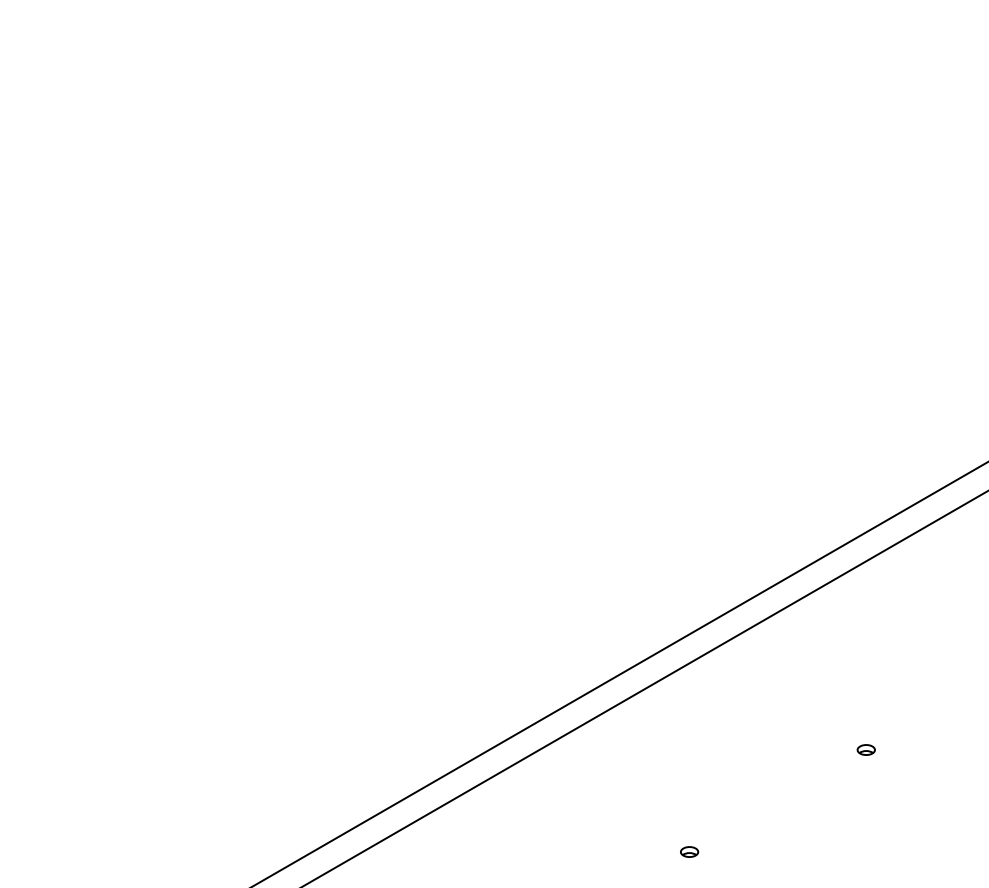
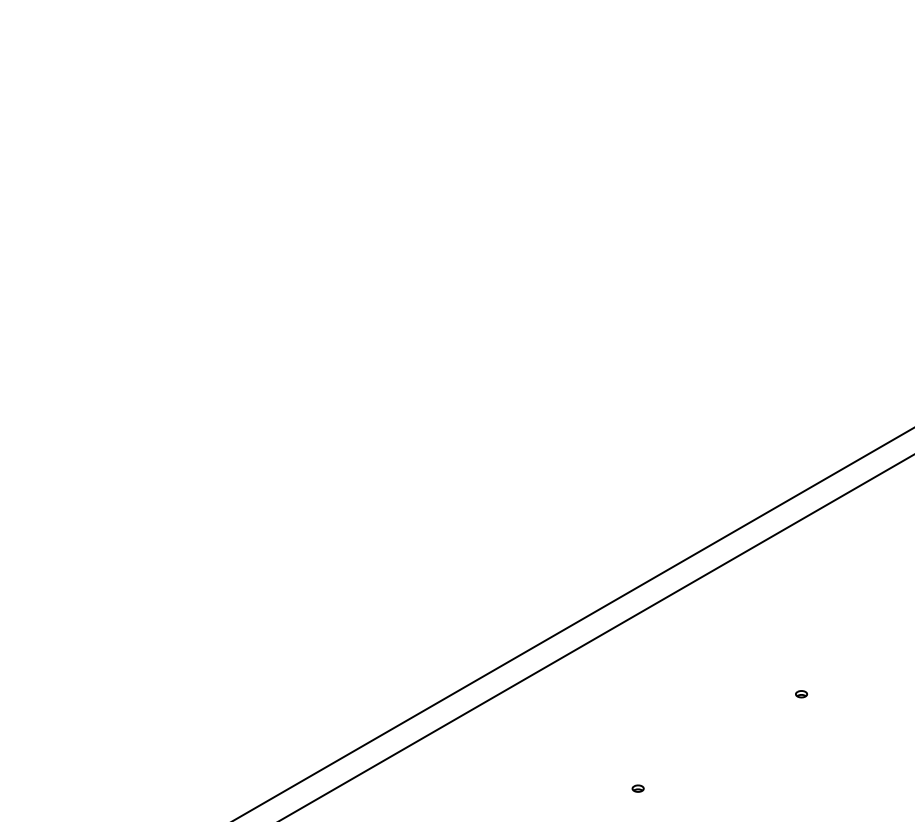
part: (865, 749) -> (800, 693), size x0.7
part: (689, 851) -> (637, 788), size x0.7

